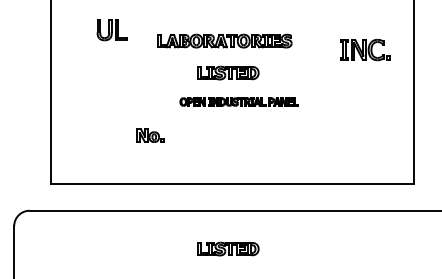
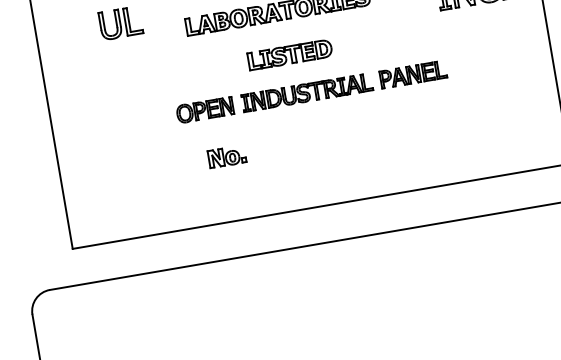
part: (238, 101) -> (310, 91), size x1.67
part: (150, 135) -> (227, 156), moved
part: (228, 248) -> (331, 295), removed

